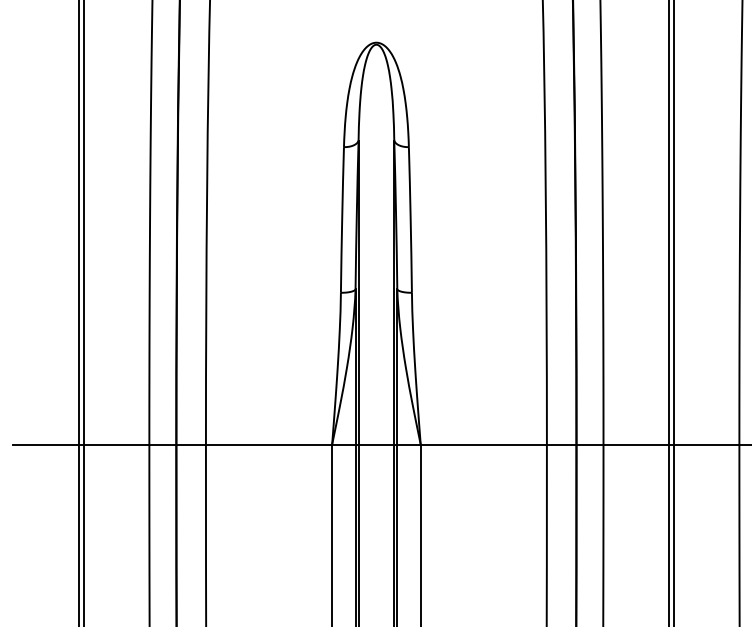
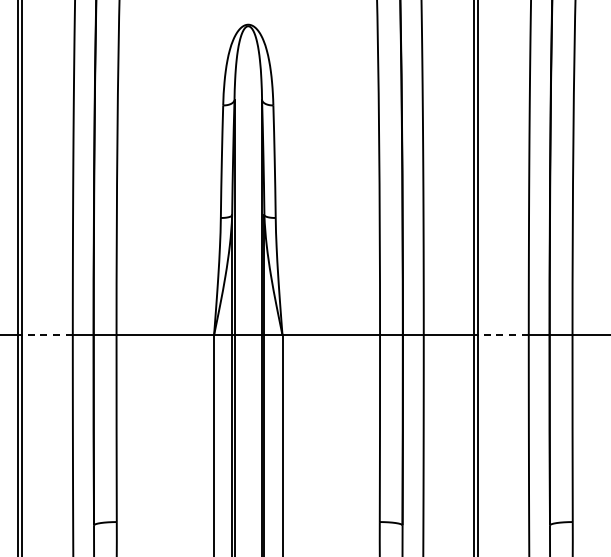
line: (116, 444) -> (47, 335), solid -> dashed
line: (706, 444) -> (503, 335), solid -> dashed

